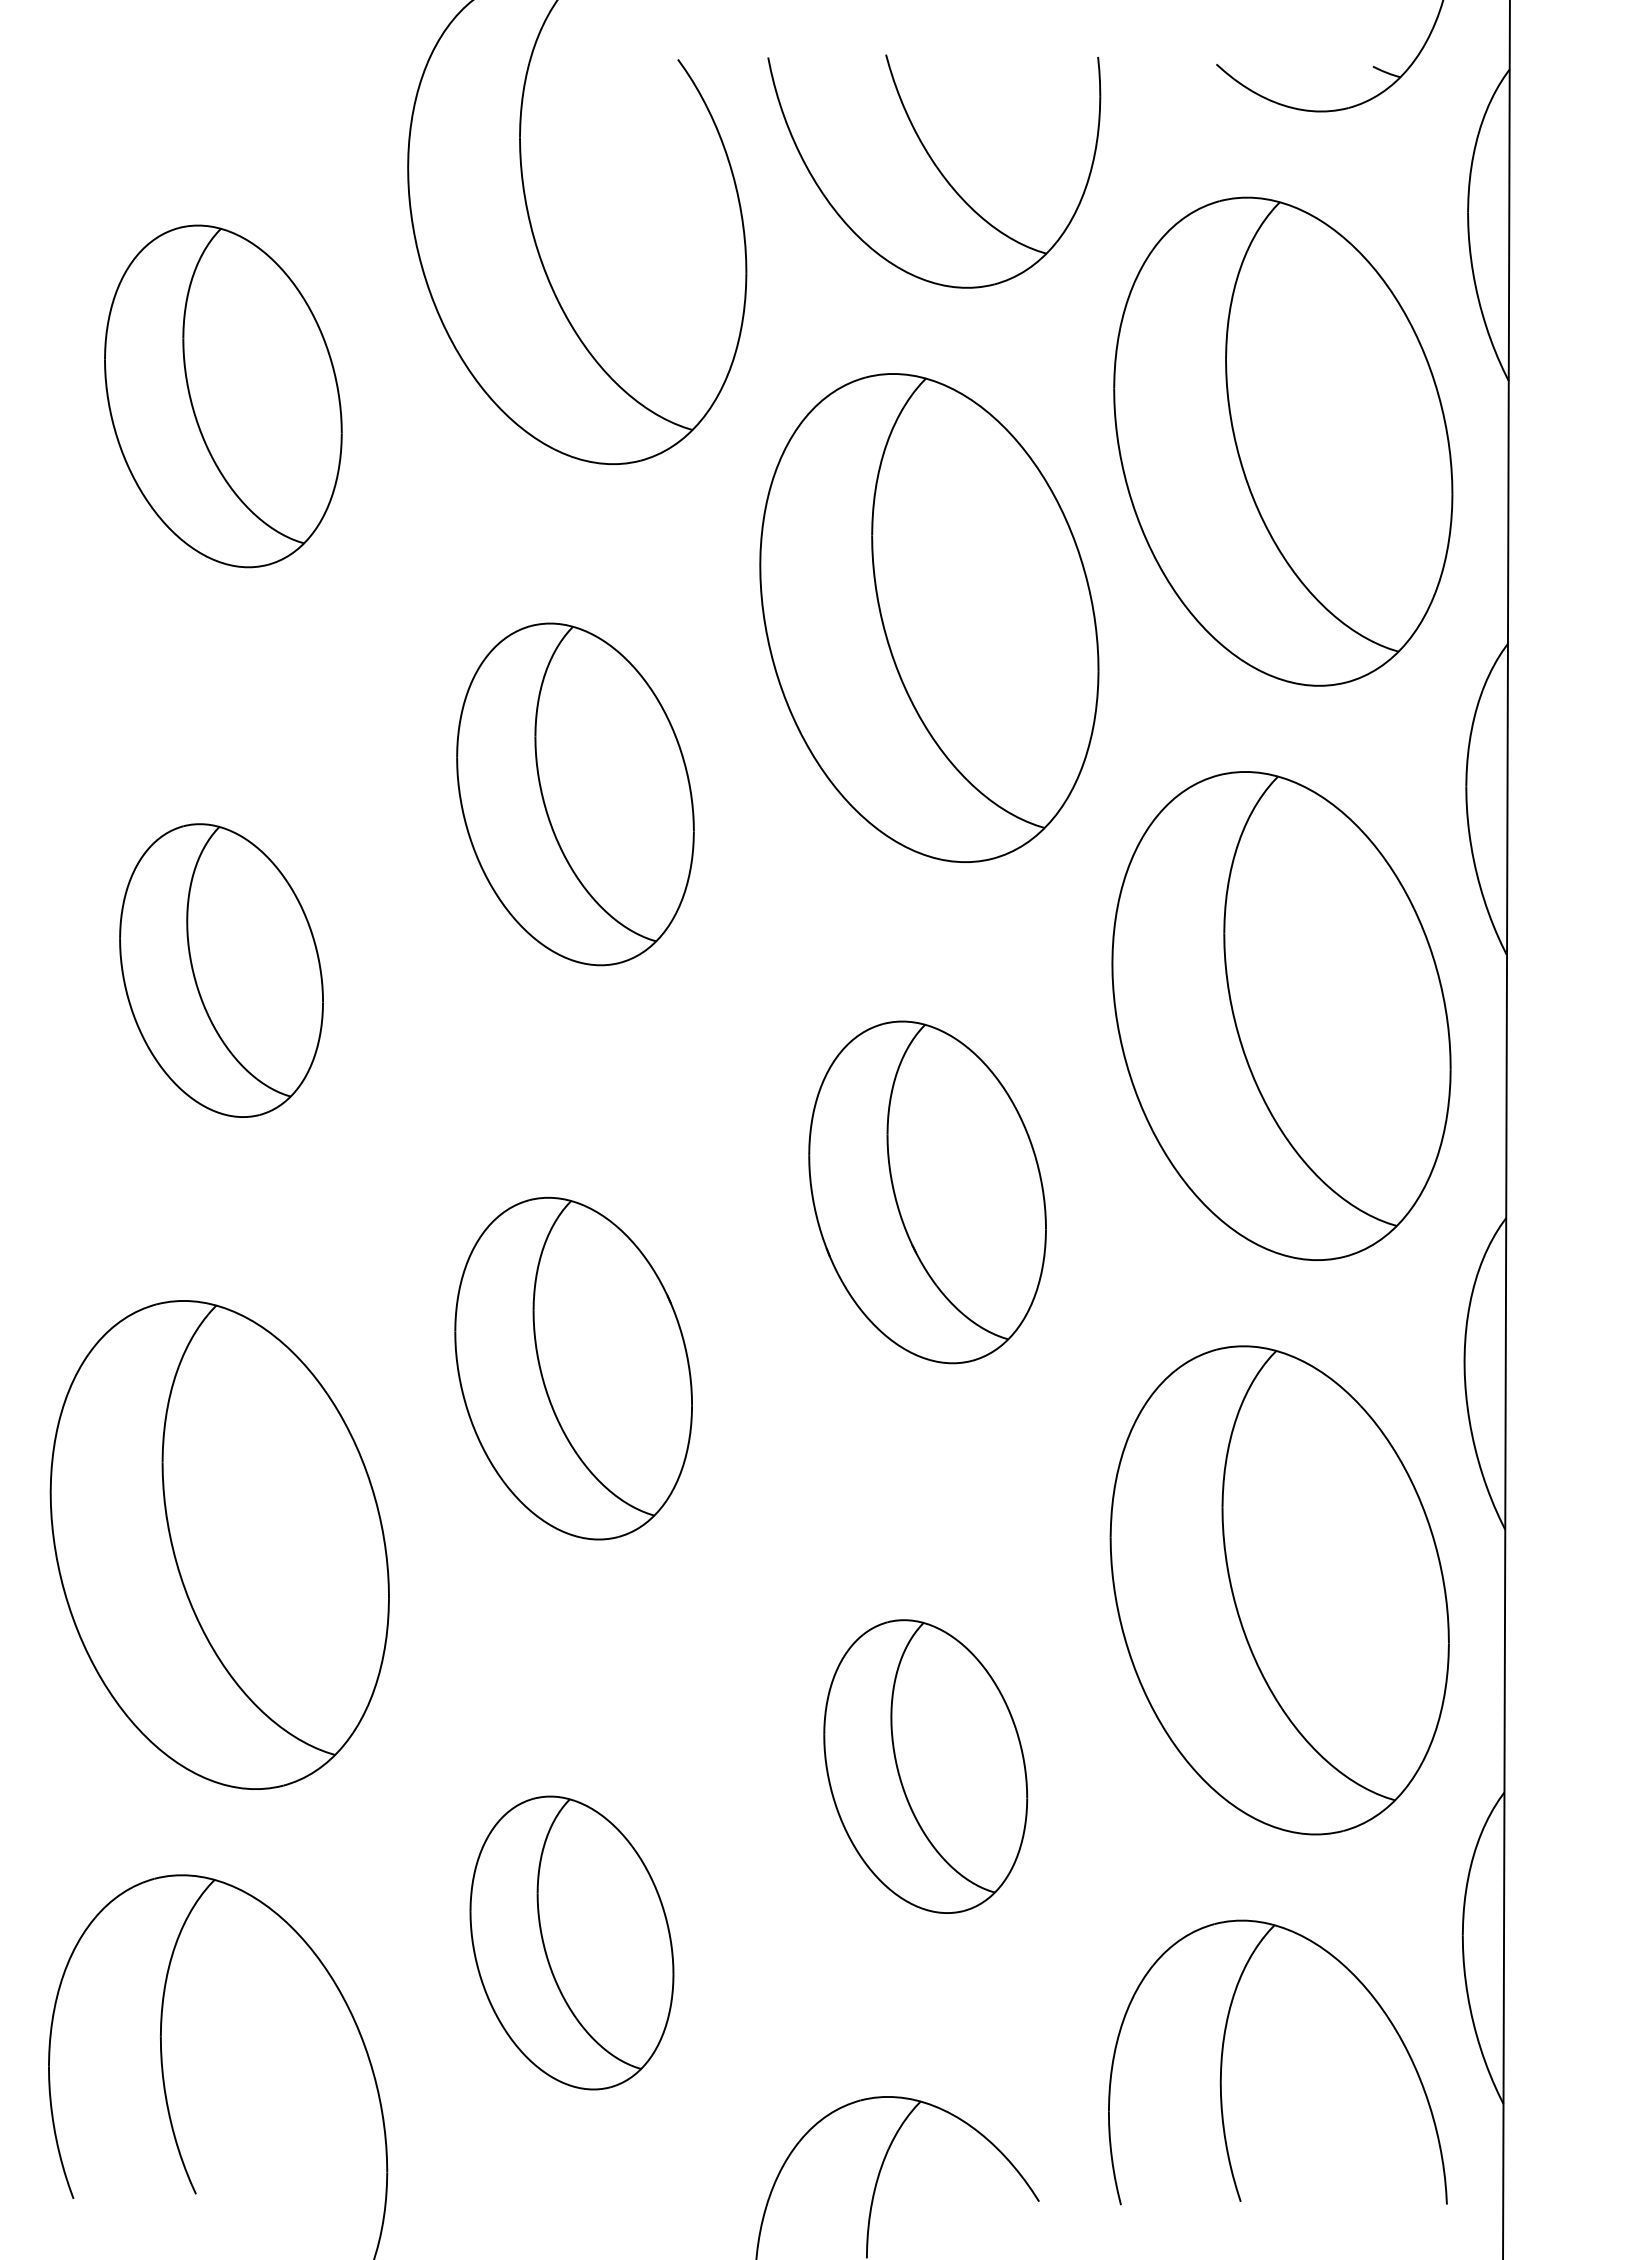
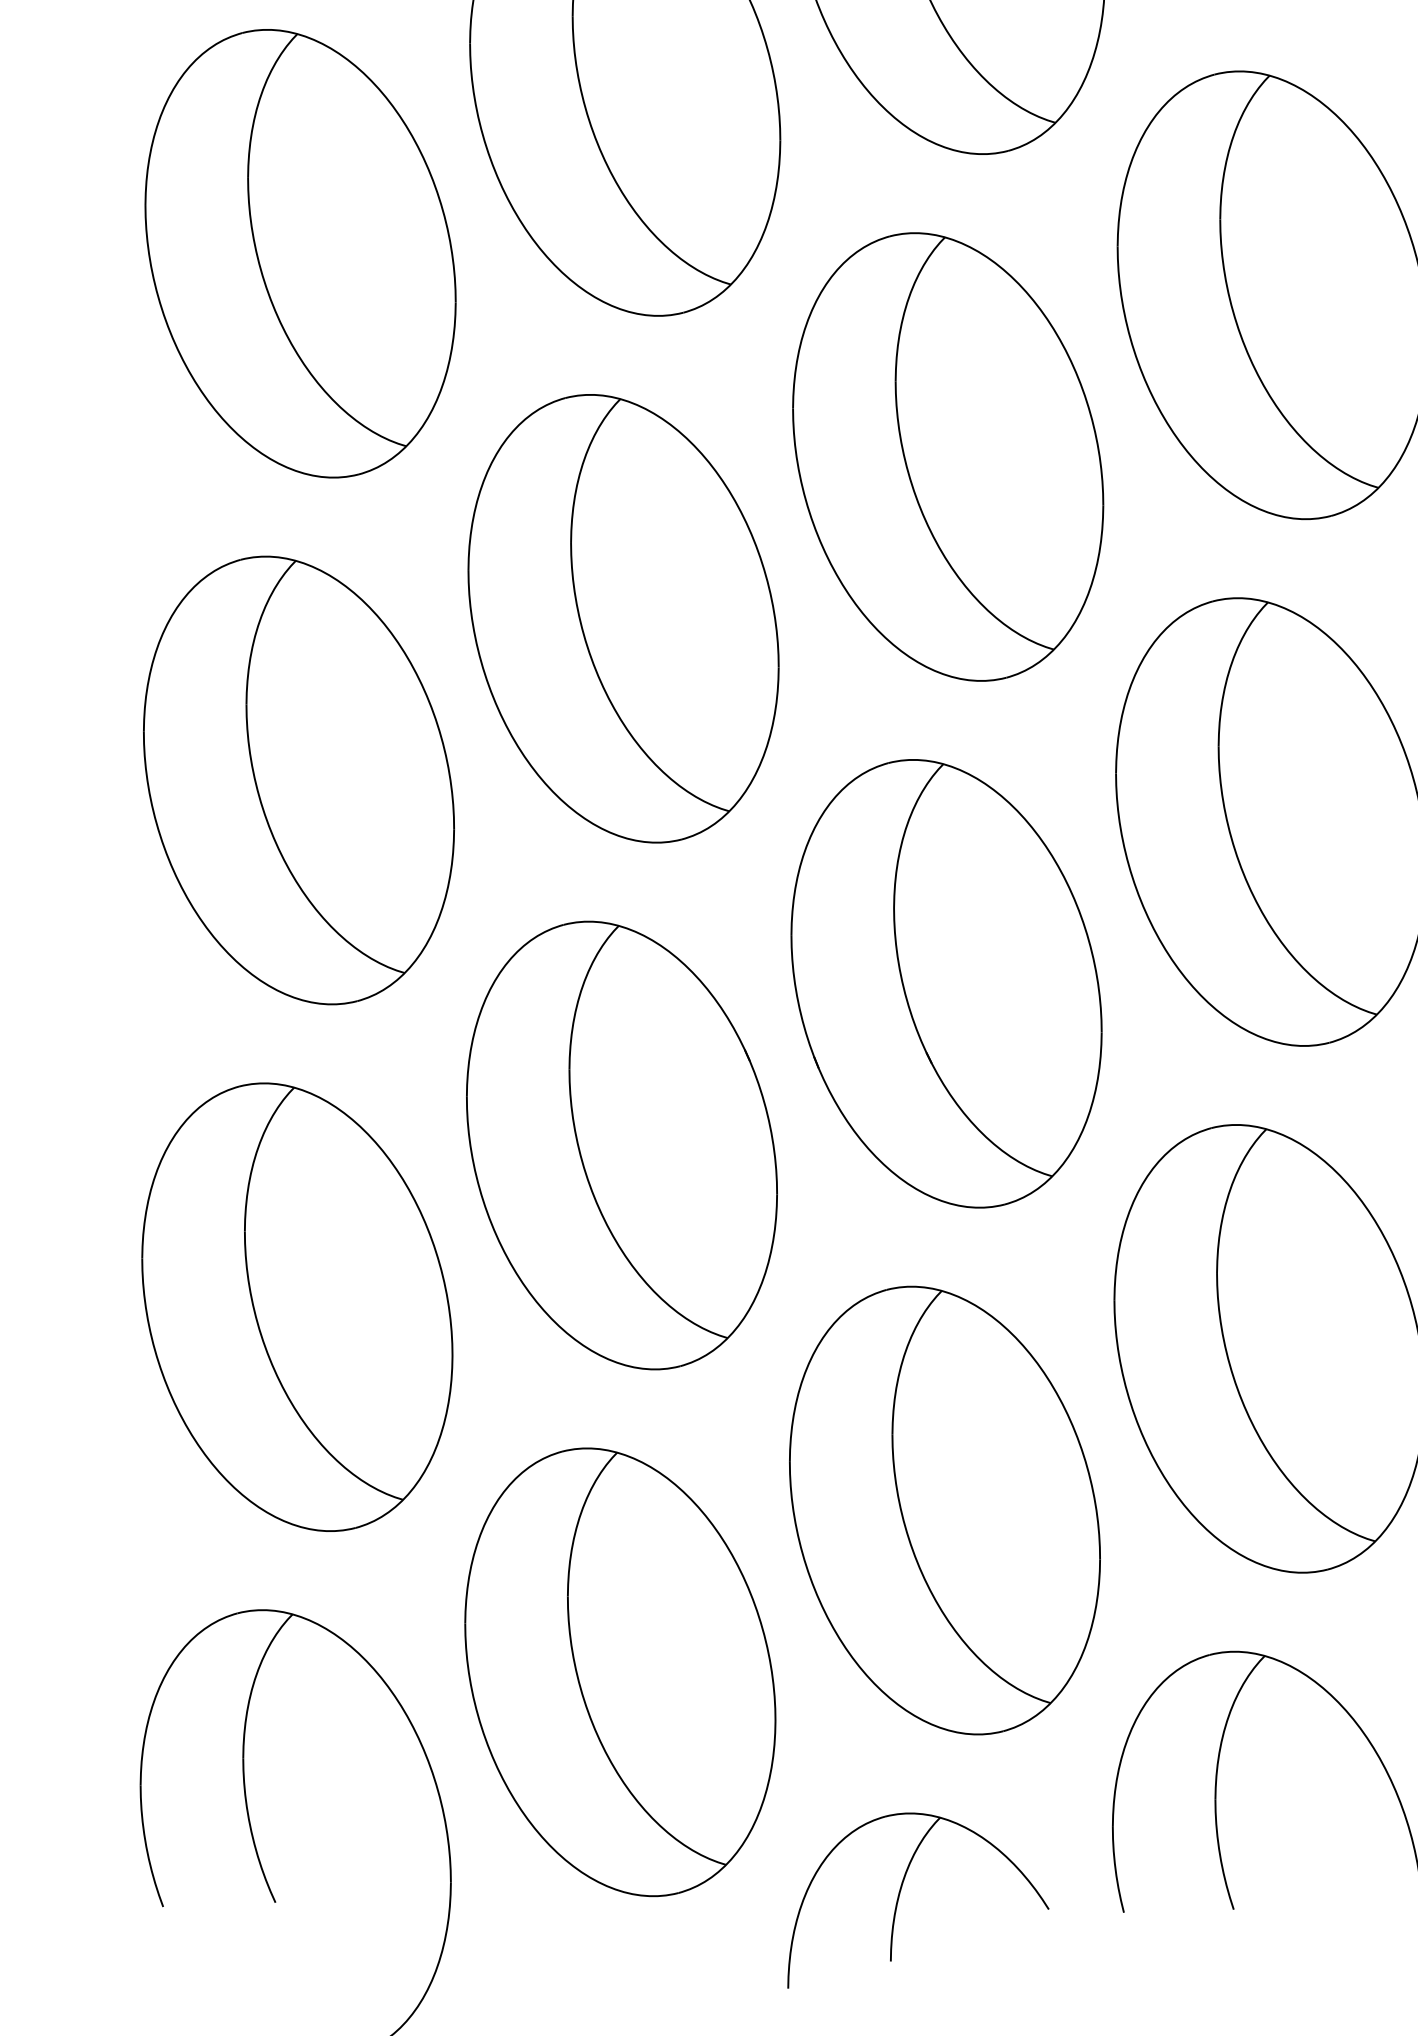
part: (223, 396) -> (300, 253), size x1.43
part: (575, 794) -> (623, 618), size x1.43
part: (221, 970) -> (298, 780), size x1.67
part: (927, 1192) -> (946, 983), size x1.43
part: (573, 1368) -> (621, 1145), size x1.43
part: (925, 1766) -> (944, 1510), size x1.67
part: (571, 1942) -> (619, 1671), size x1.67

